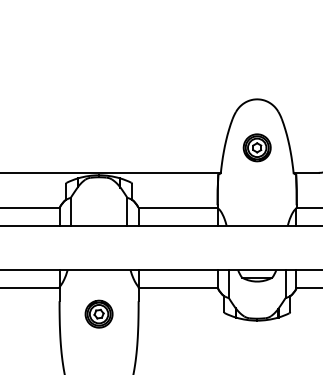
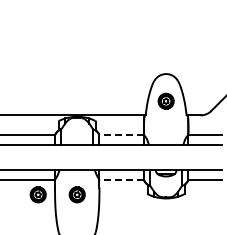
line: (177, 208) -> (121, 135), solid -> dashed
line: (177, 286) -> (121, 179), solid -> dashed
part: (28, 313) -> (37, 194), added

